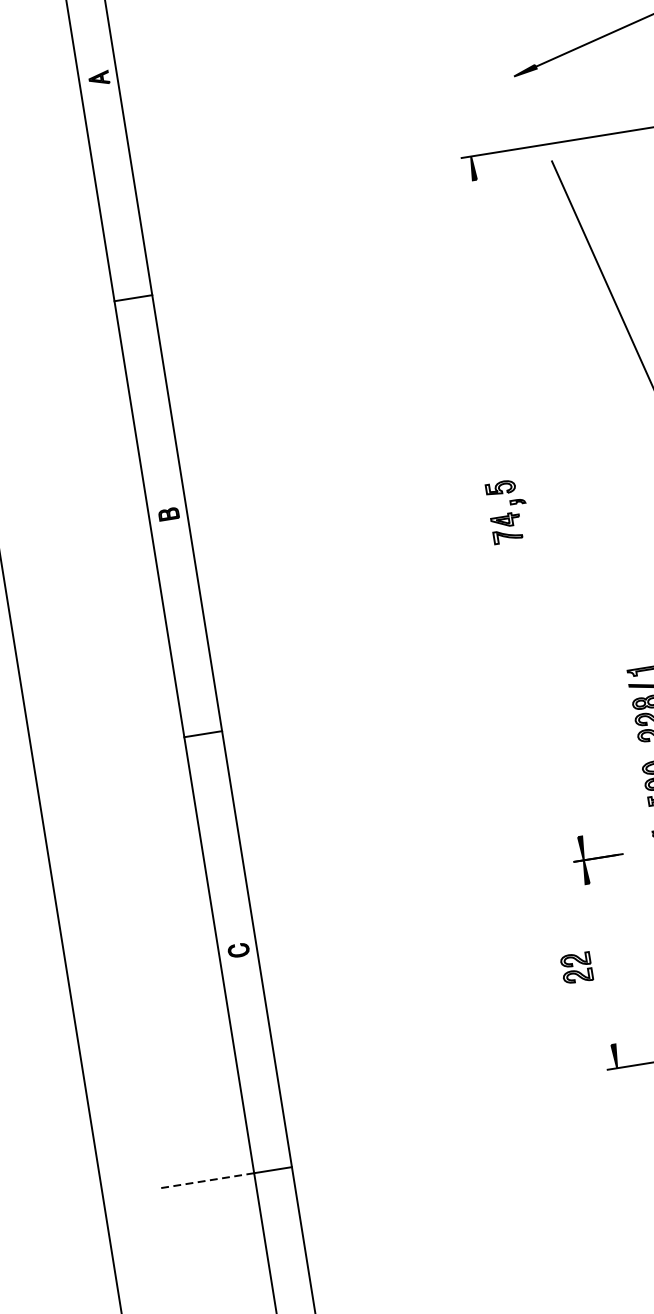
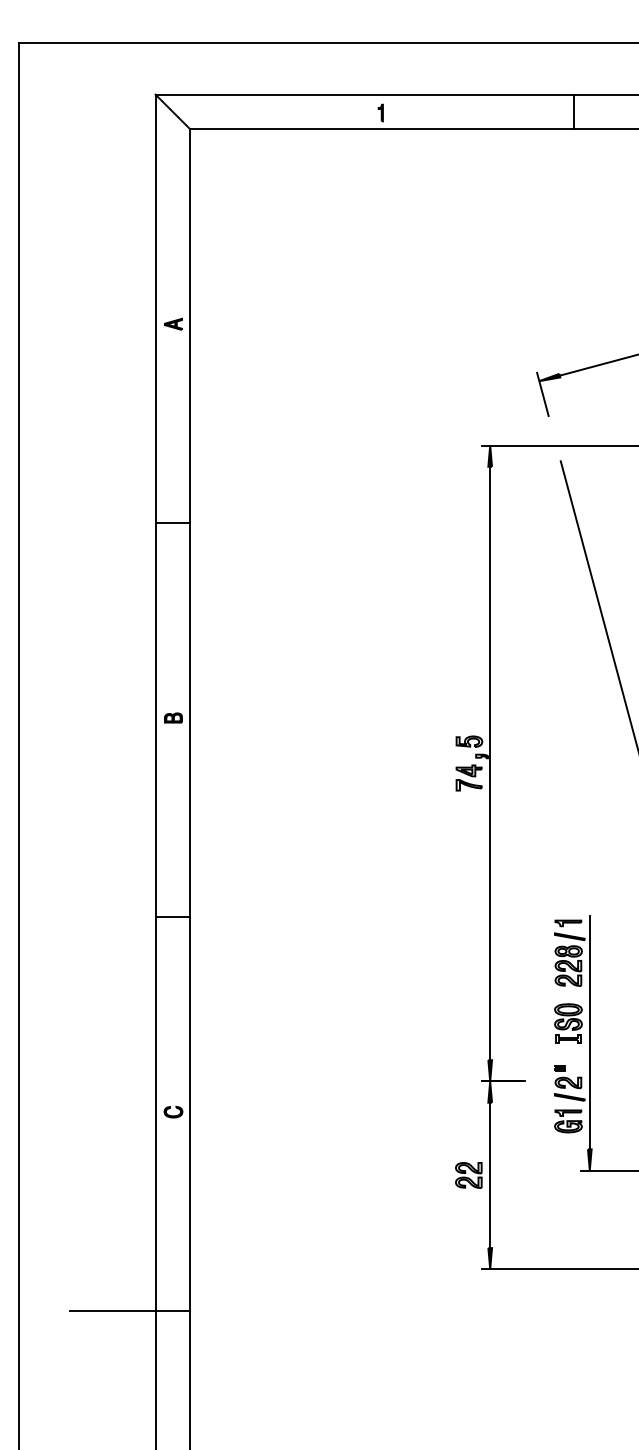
line: (519, 90) -> (542, 394), added
line: (527, 508) -> (490, 763), added
line: (600, 964) -> (490, 1175), added
line: (206, 1180) -> (112, 1310), dashed -> solid

